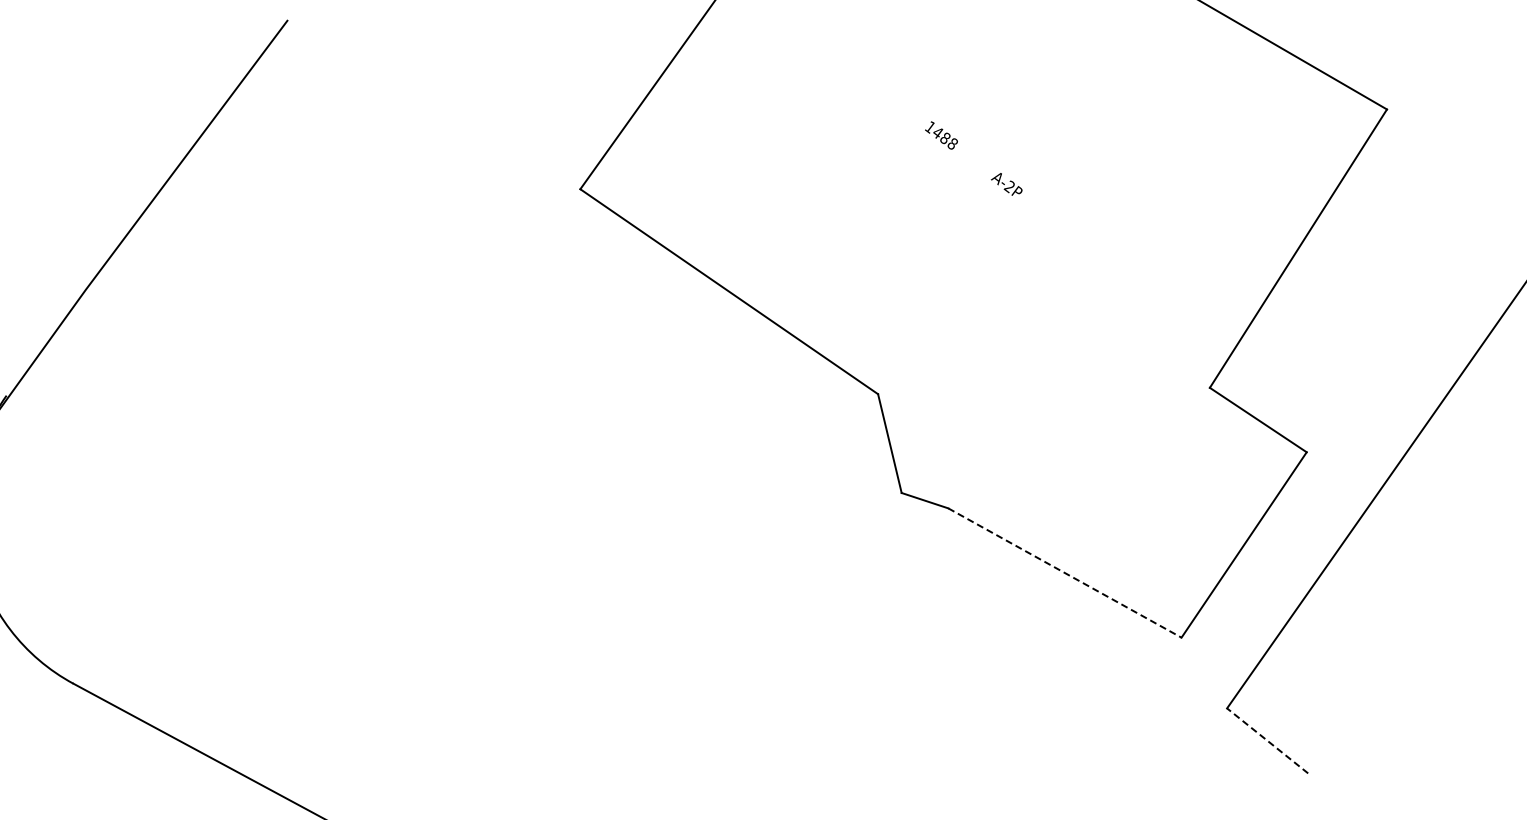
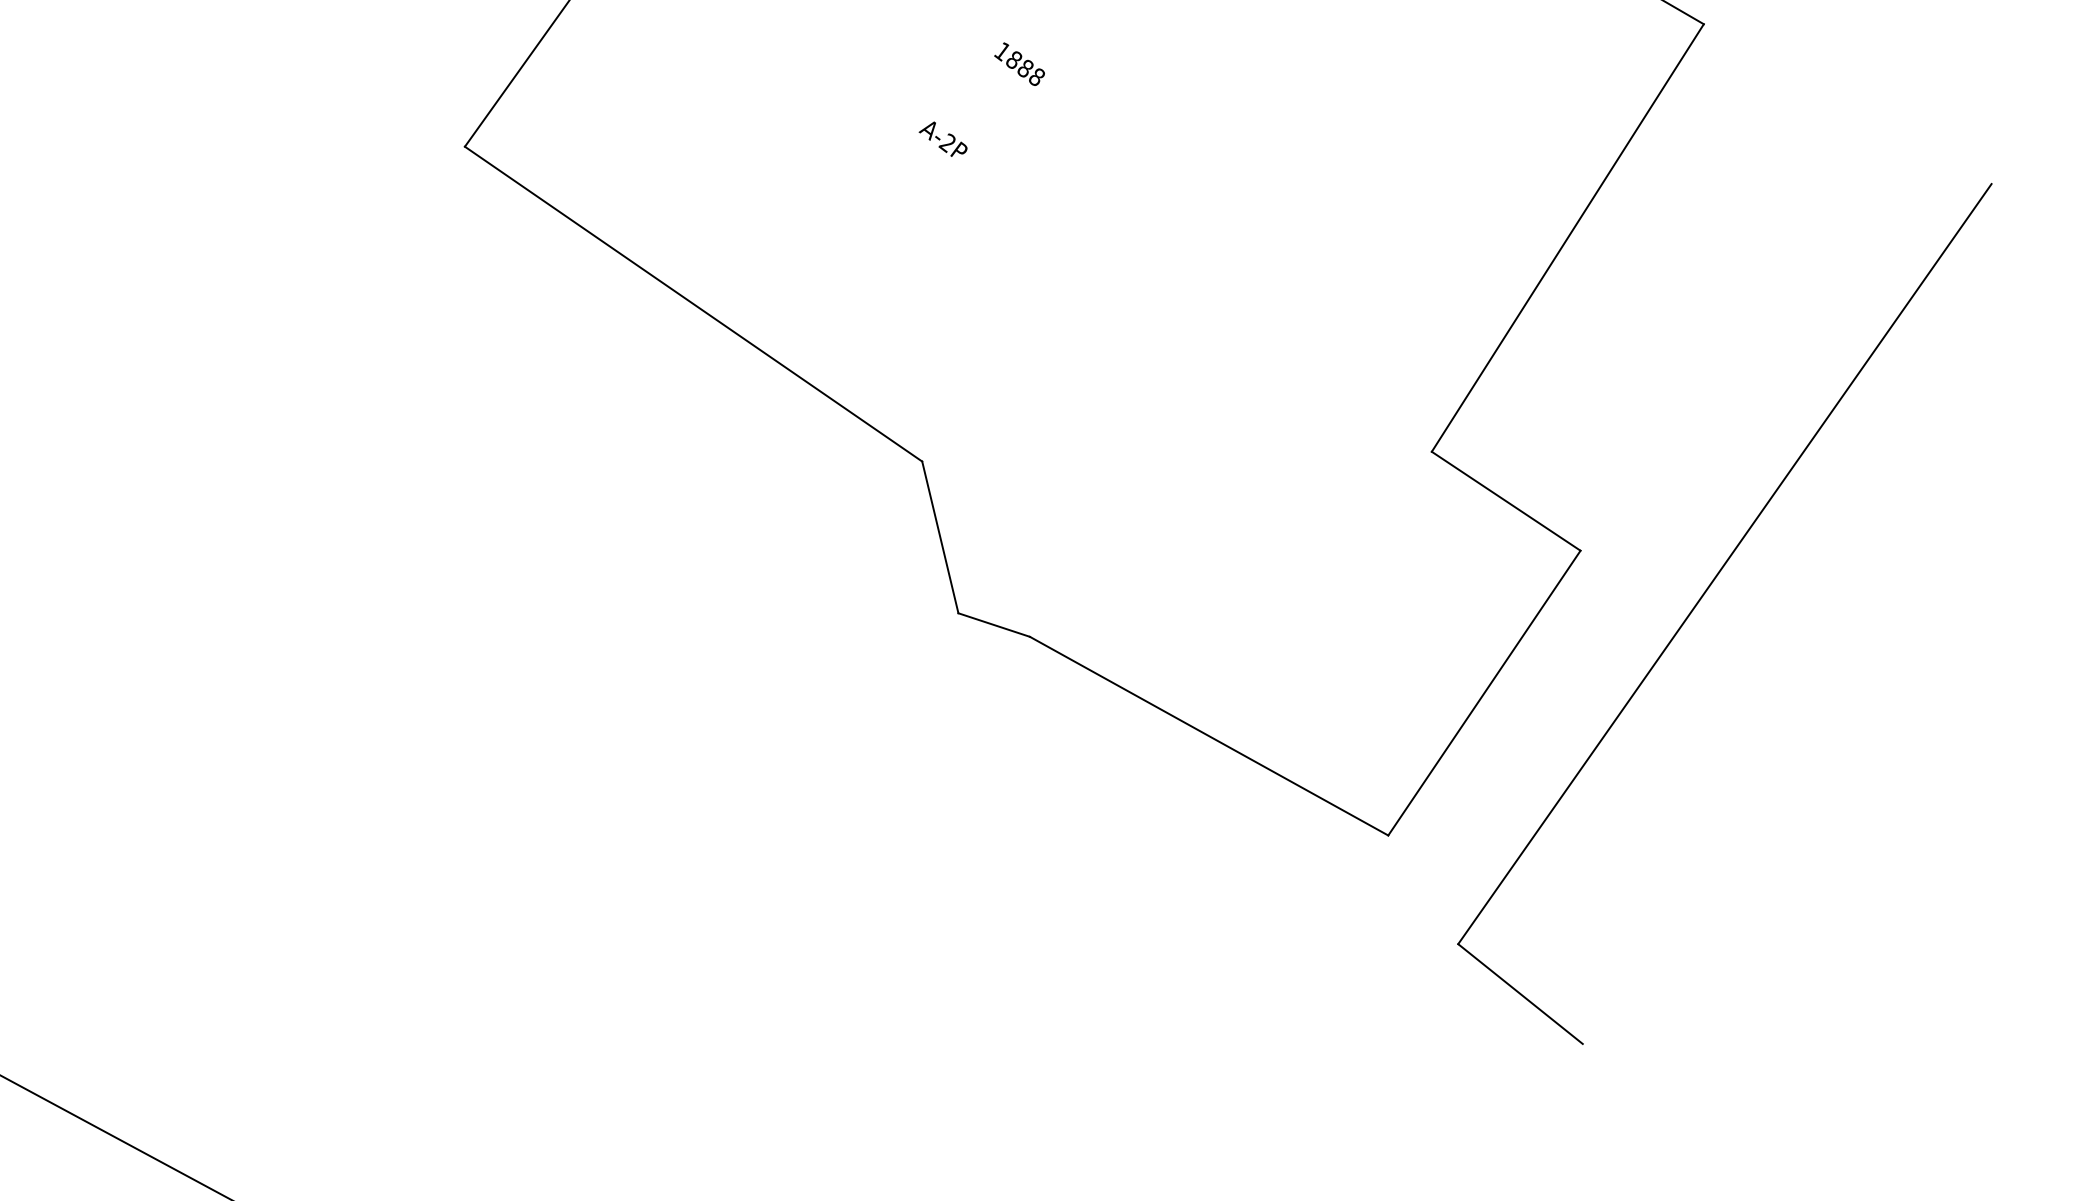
text: (937, 132) -> (1013, 59), 1488 -> 1888
text: (1006, 184) -> (942, 139), moved
line: (1065, 573) -> (1210, 736), dashed -> solid
line: (1267, 740) -> (1520, 993), dashed -> solid

